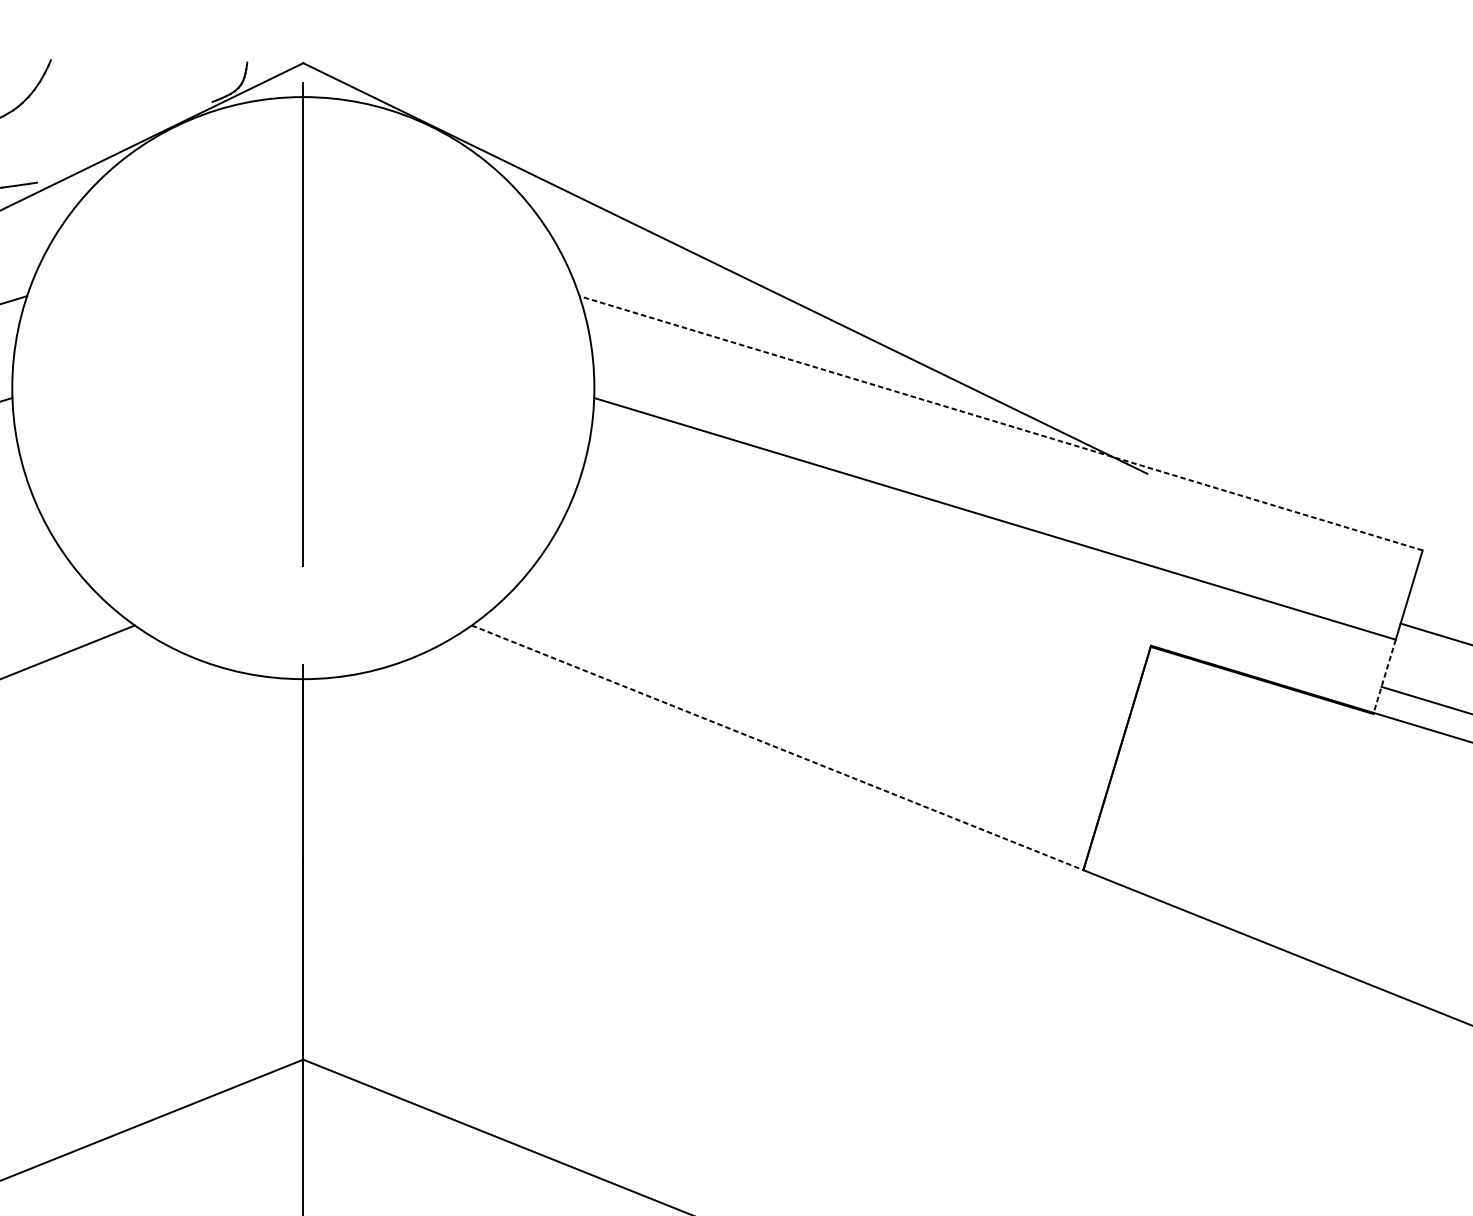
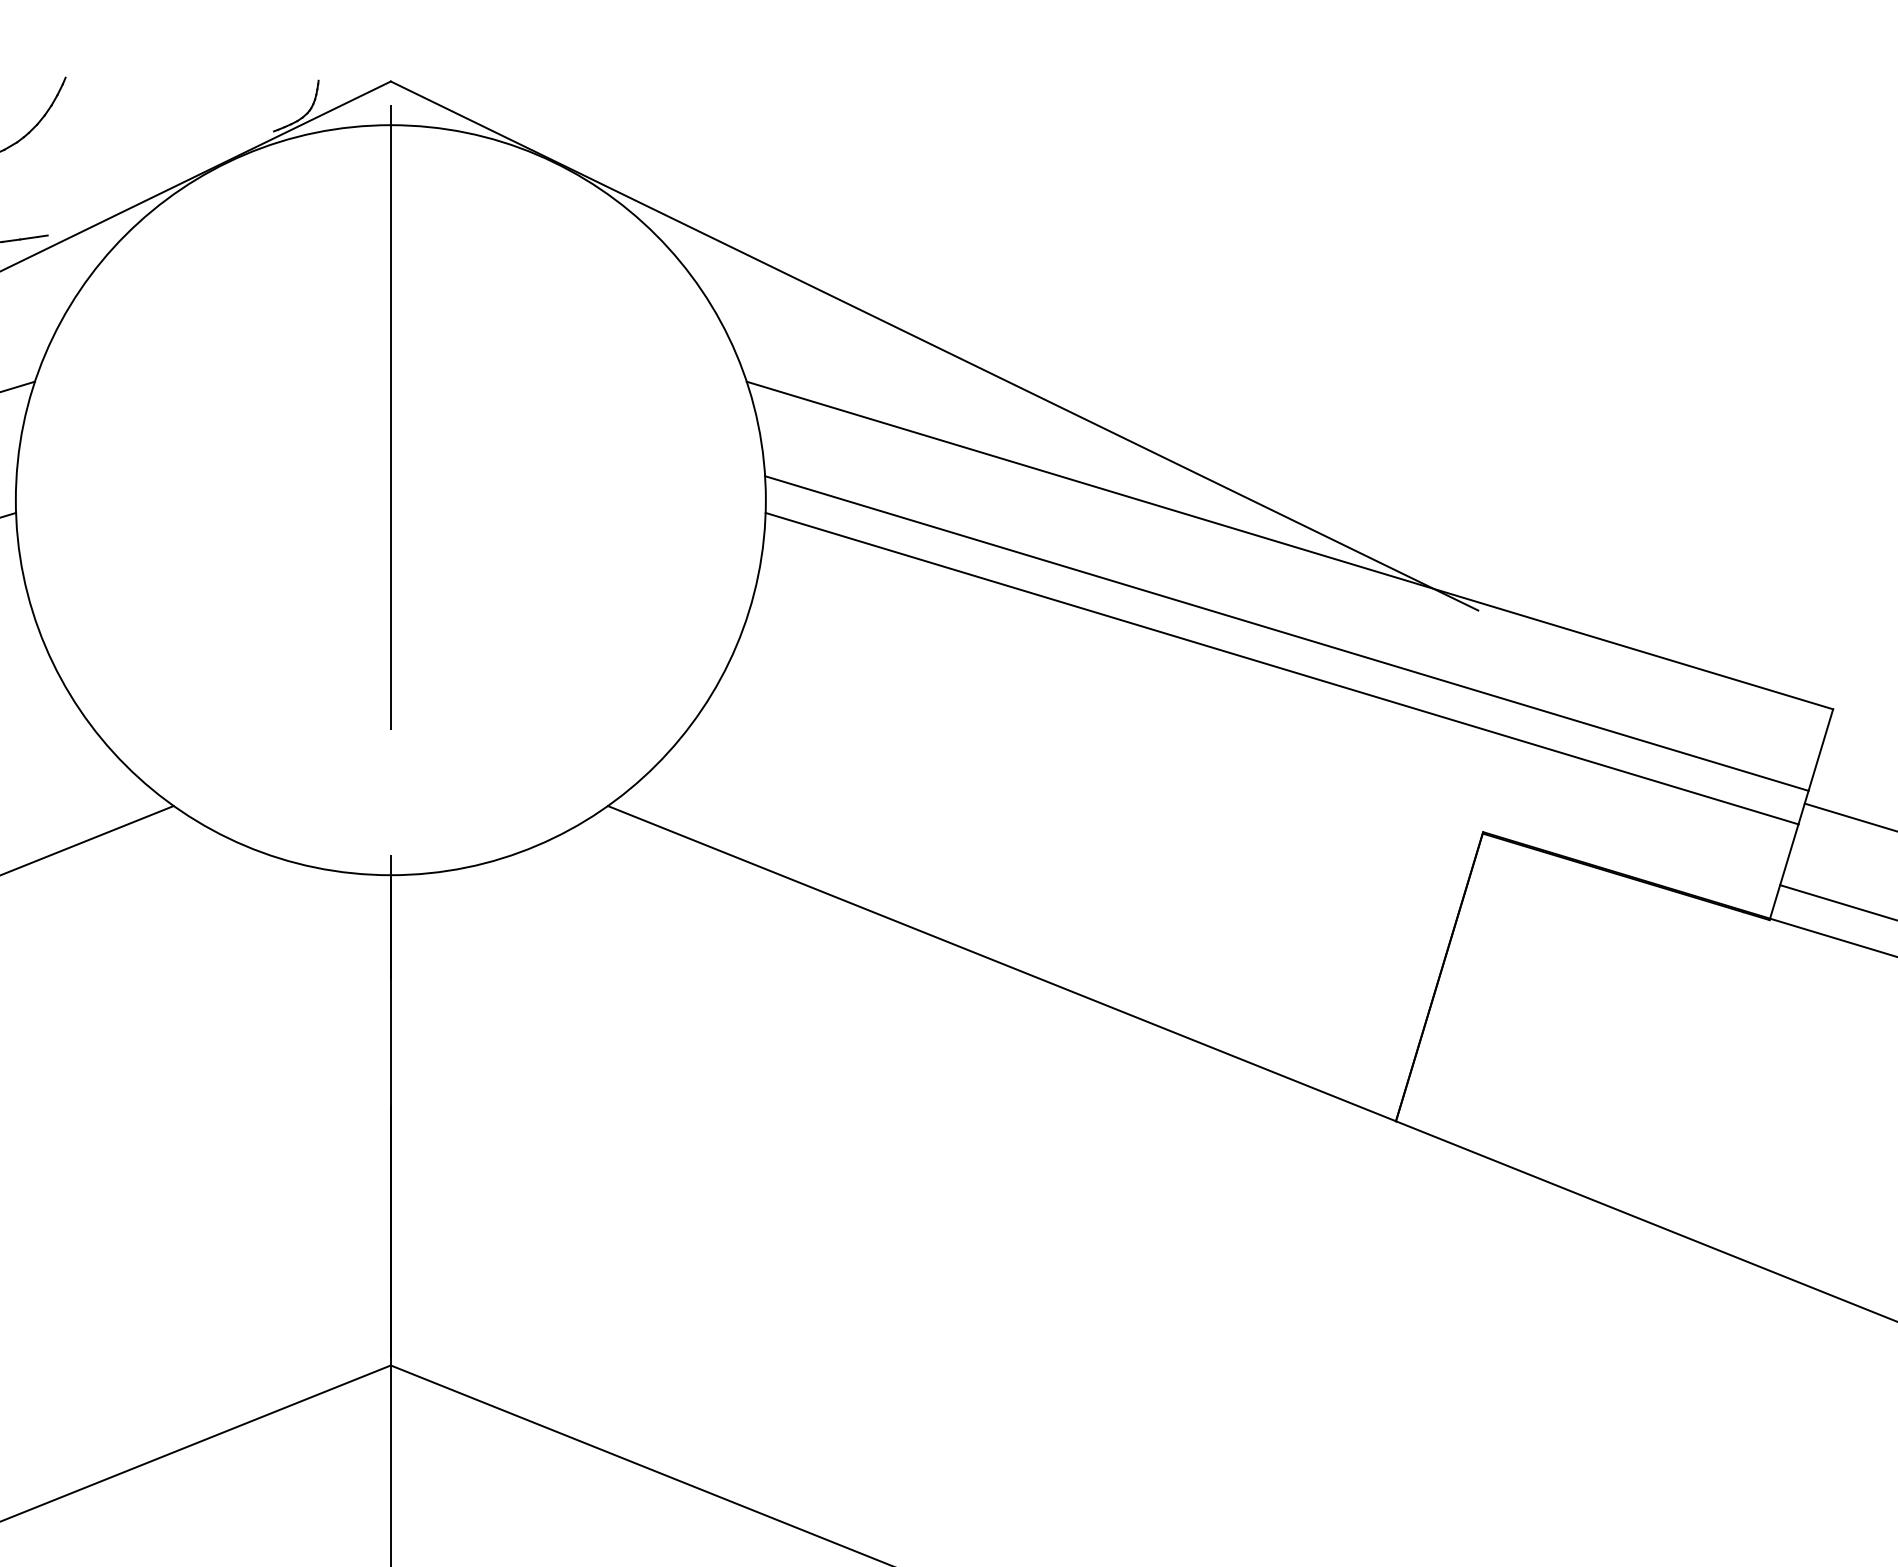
line: (1000, 423) -> (1289, 545), dashed -> solid
line: (998, 491) -> (1286, 633), added
line: (1384, 677) -> (1783, 872), dashed -> solid
line: (778, 747) -> (1002, 963), dashed -> solid

